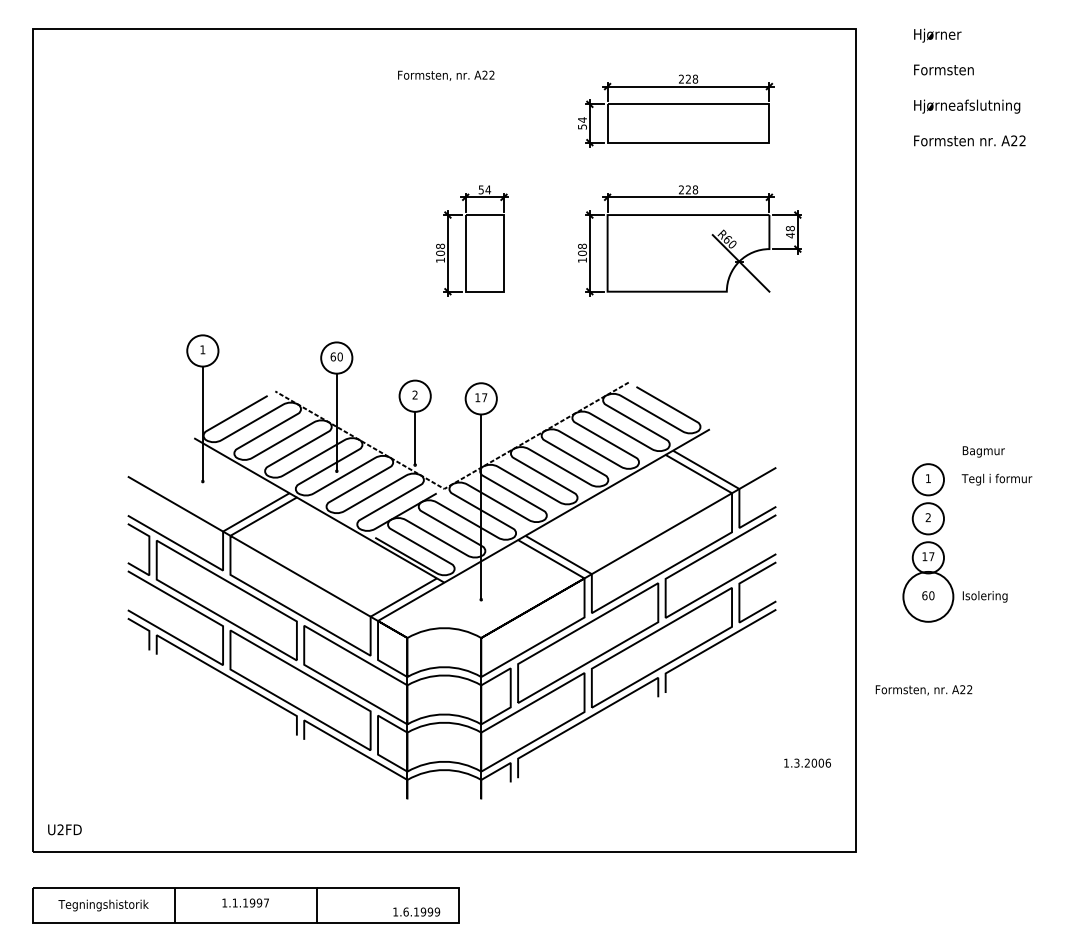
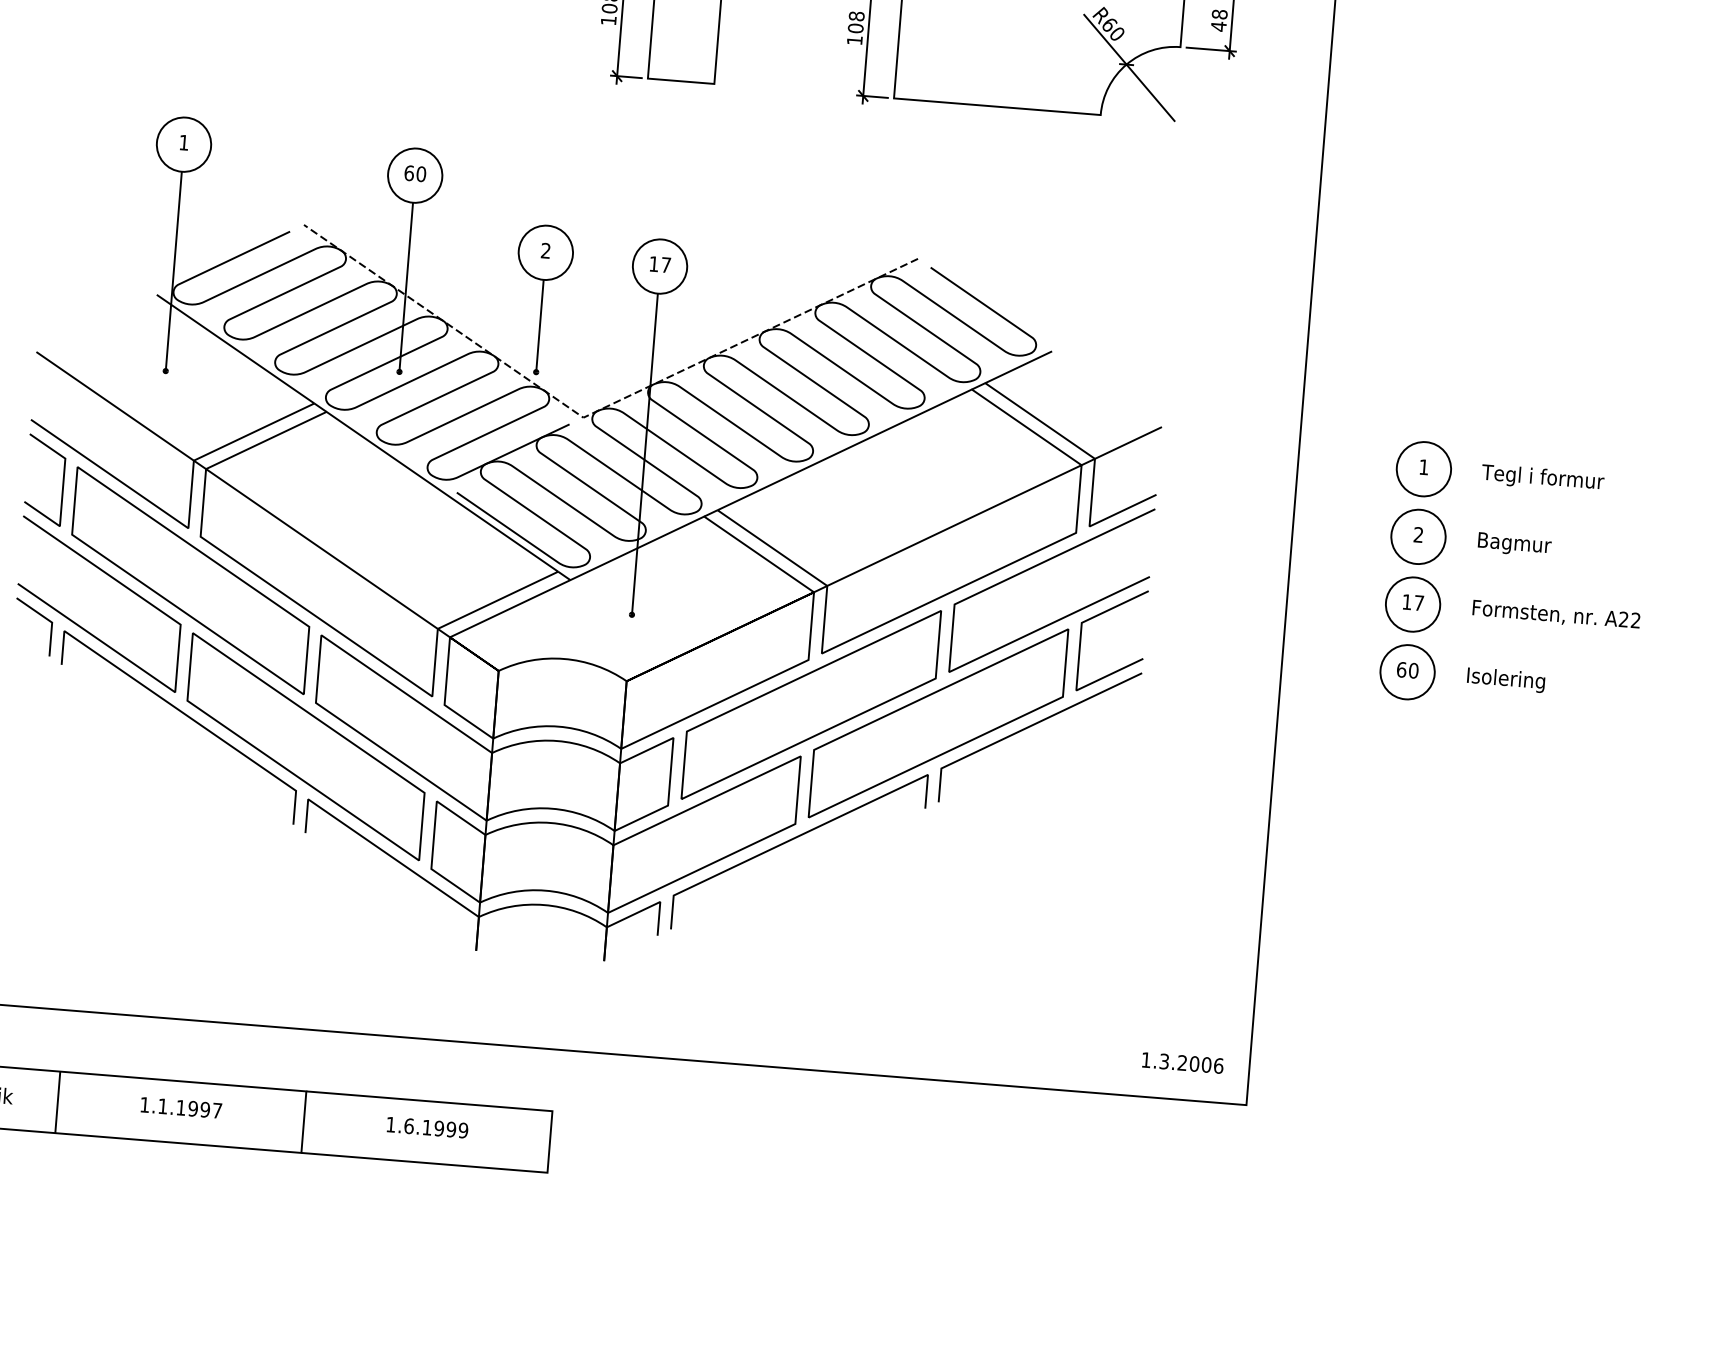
text: (983, 451) -> (1514, 544), moved
circle: (928, 596) -> (1407, 671), size x0.62
text: (923, 690) -> (1555, 615), moved
text: (807, 762) -> (1182, 1061), moved
text: (416, 911) -> (427, 1126), moved

